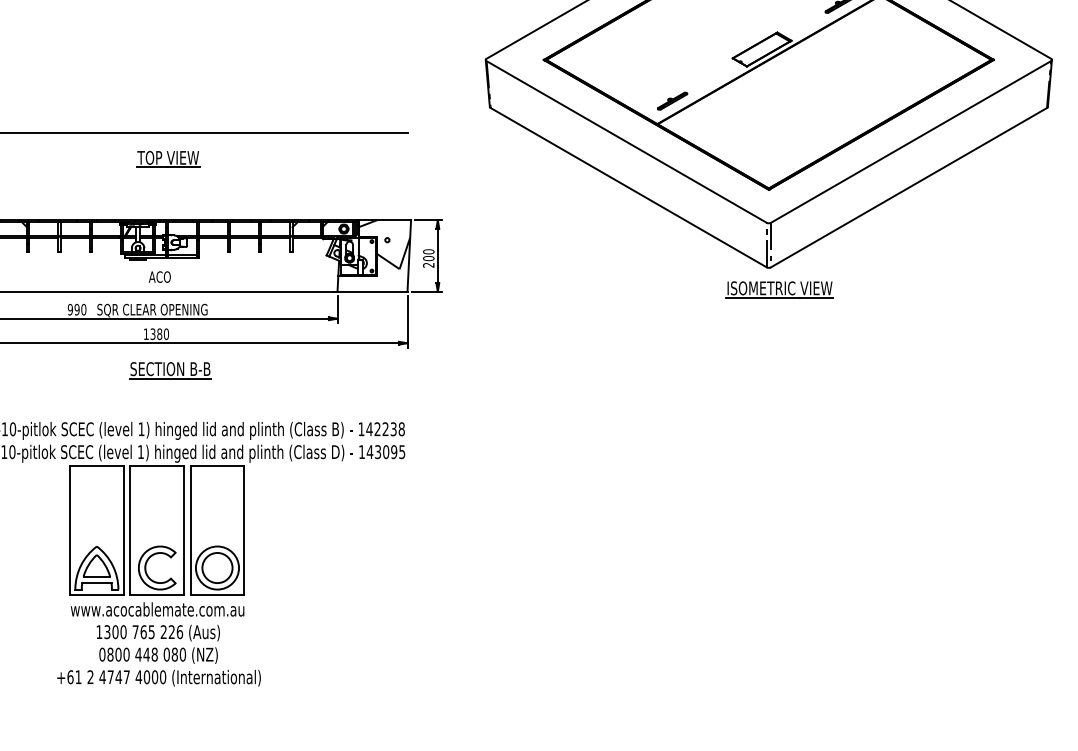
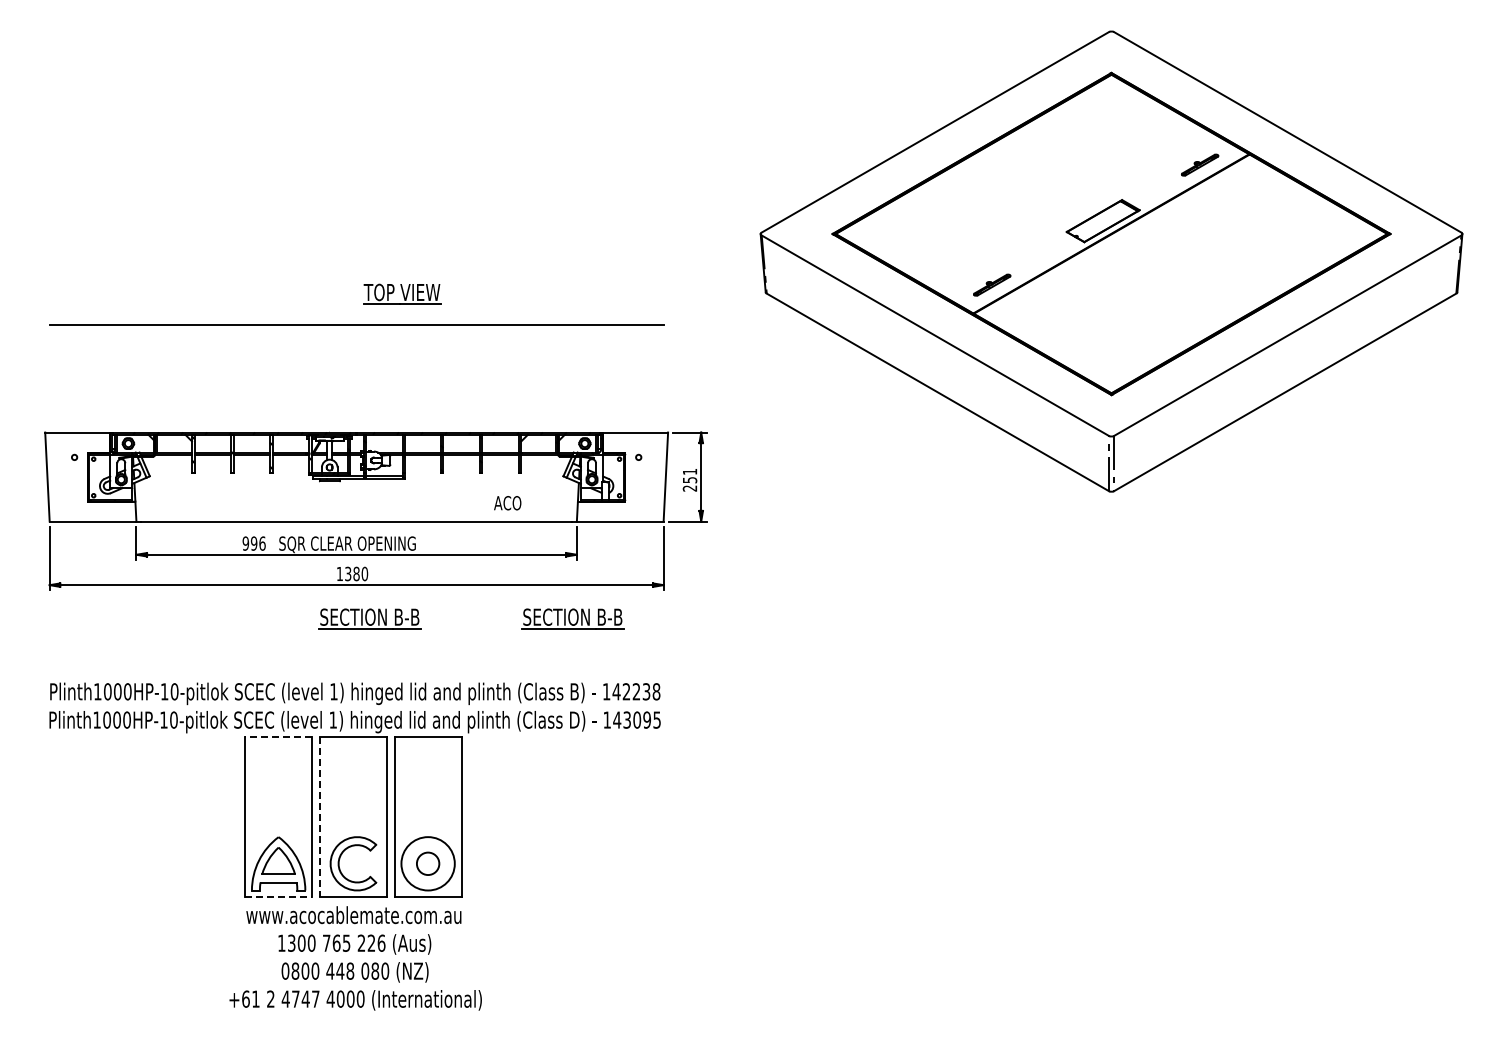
part: (168, 158) -> (402, 293), moved
hatch: (384, 244) -> (635, 462), removed
text: (428, 254) -> (689, 475), 200 -> 251
text: (159, 277) -> (507, 503), moved
part: (779, 289) -> (1124, 518), removed
text: (83, 309) -> (262, 543), 990 -> 996
part: (333, 370) -> (572, 618), added
line: (96, 466) -> (278, 737), solid -> dashed
line: (130, 530) -> (320, 817), solid -> dashed
circle: (216, 567) -> (427, 863), size x0.6
line: (97, 595) -> (279, 897), solid -> dashed

